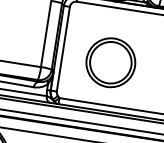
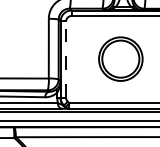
line: (63, 49) -> (66, 59), solid -> dashed
part: (110, 61) -> (120, 58), moved

